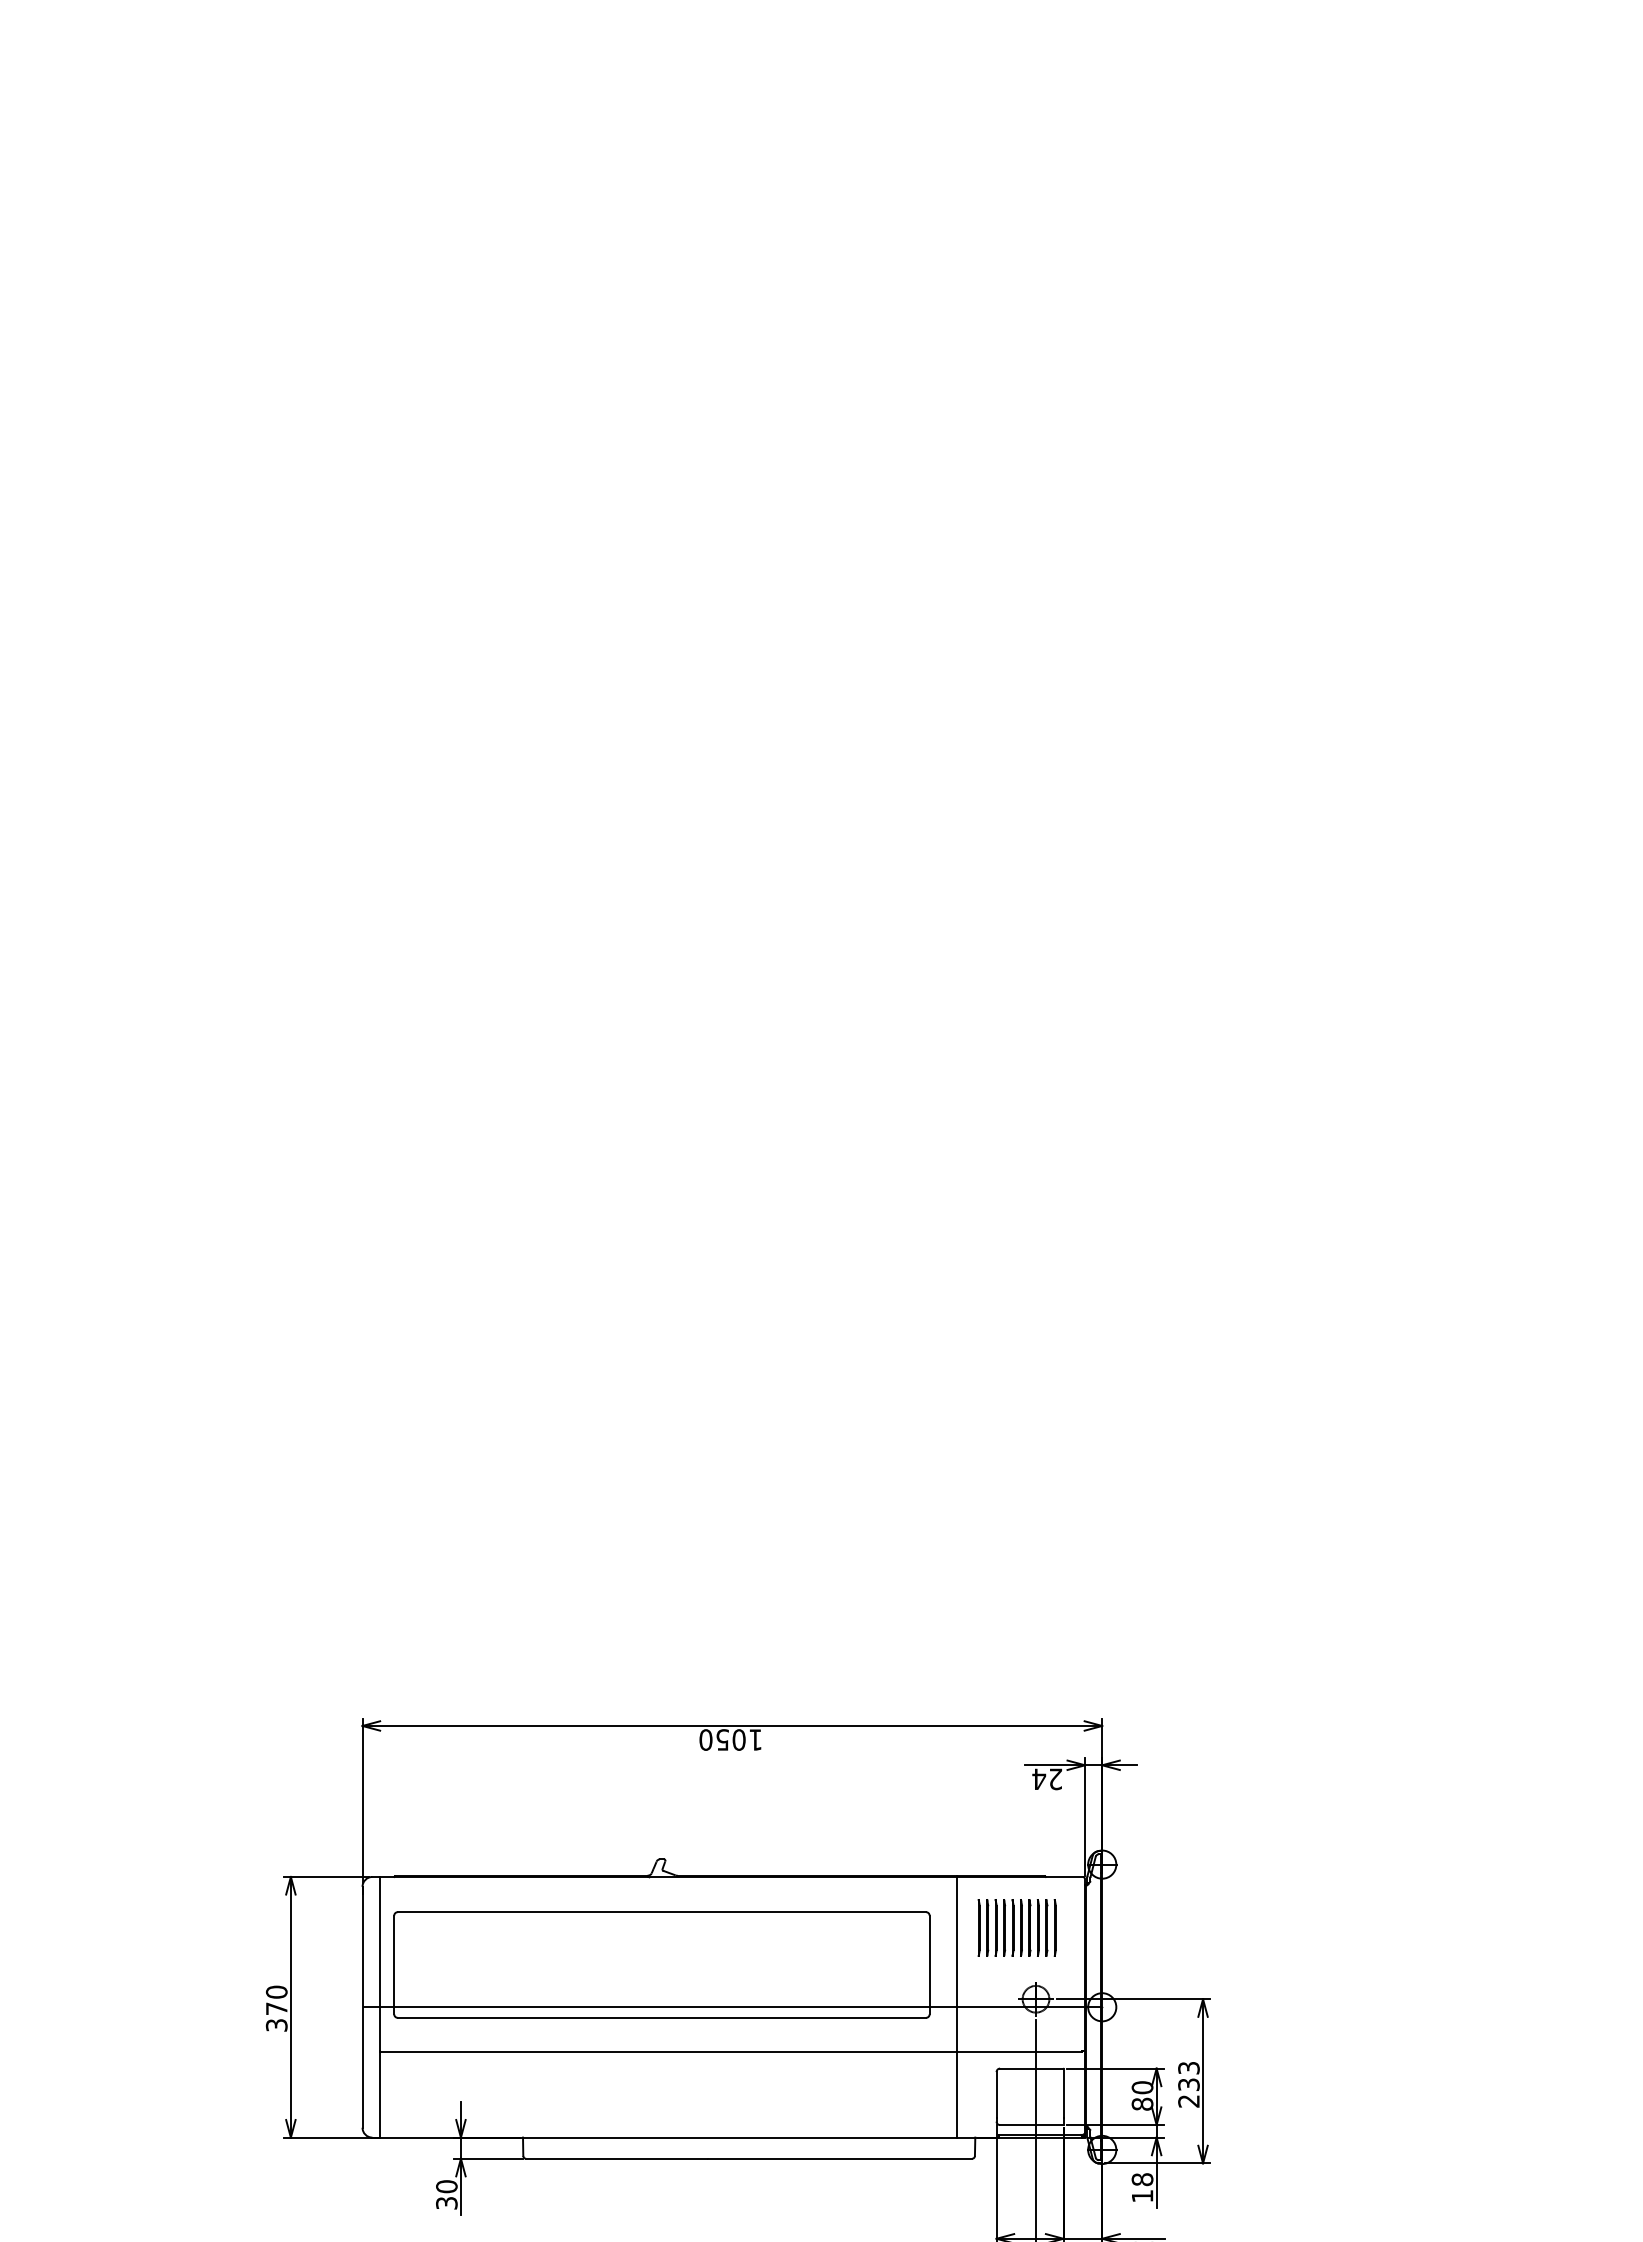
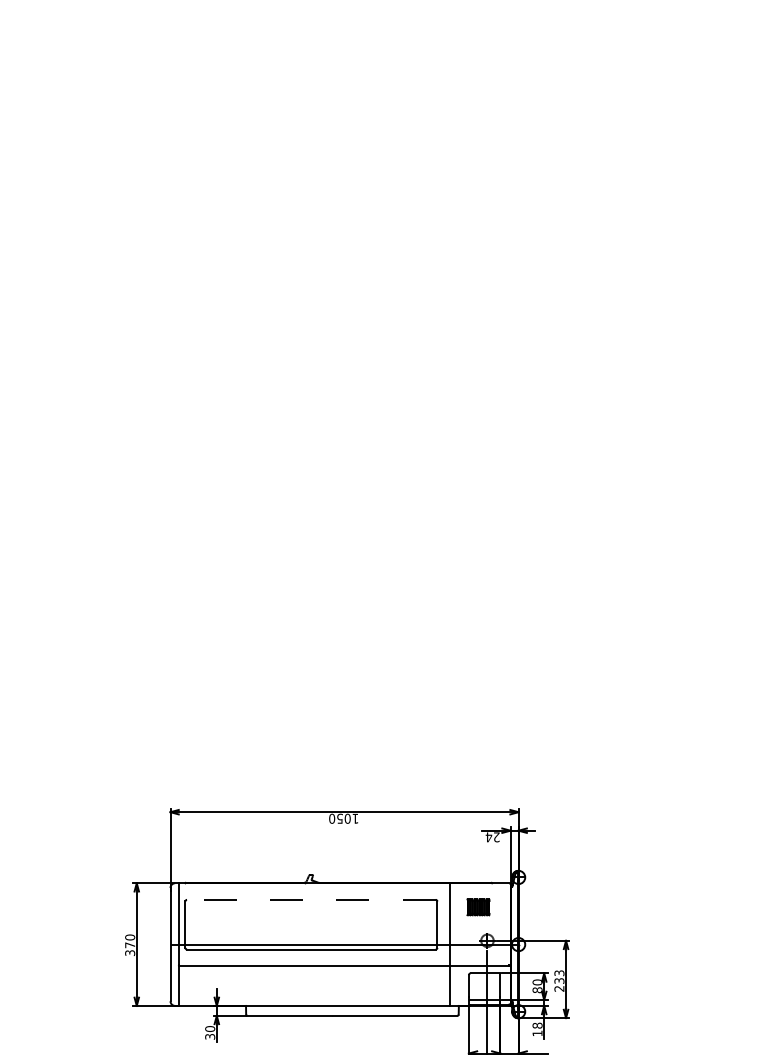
line: (660, 1911) -> (310, 899), solid -> dashed
part: (1016, 1928) -> (478, 907), size x0.6

